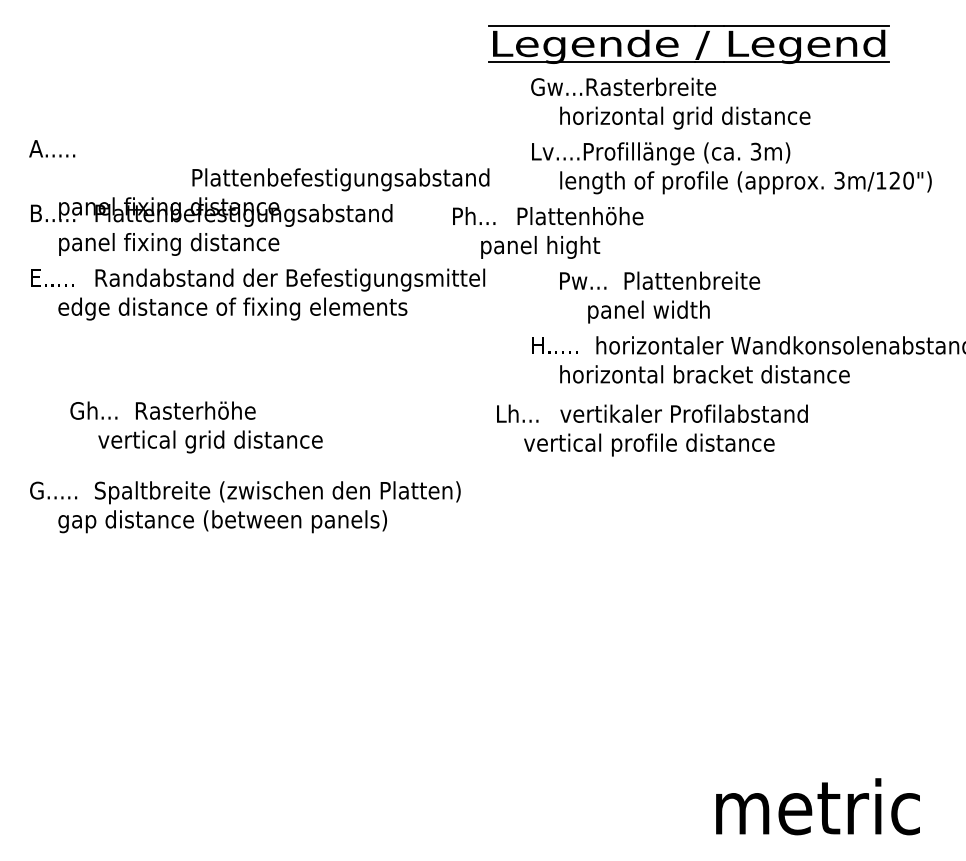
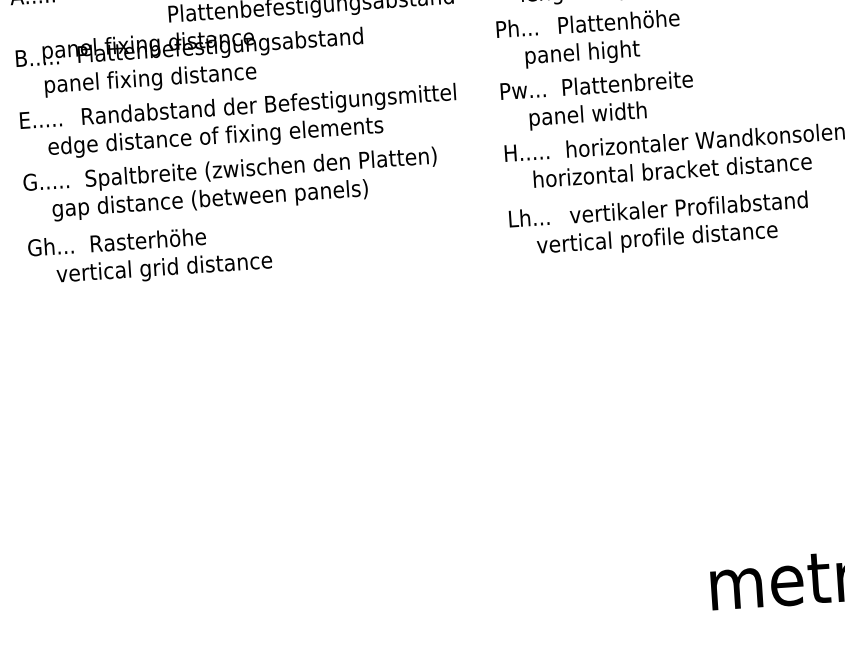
text: (548, 232) -> (589, 39), moved
text: (660, 297) -> (598, 101), moved
text: (196, 427) -> (150, 256), moved
text: (652, 430) -> (659, 225), moved
text: (245, 507) -> (231, 185), moved

